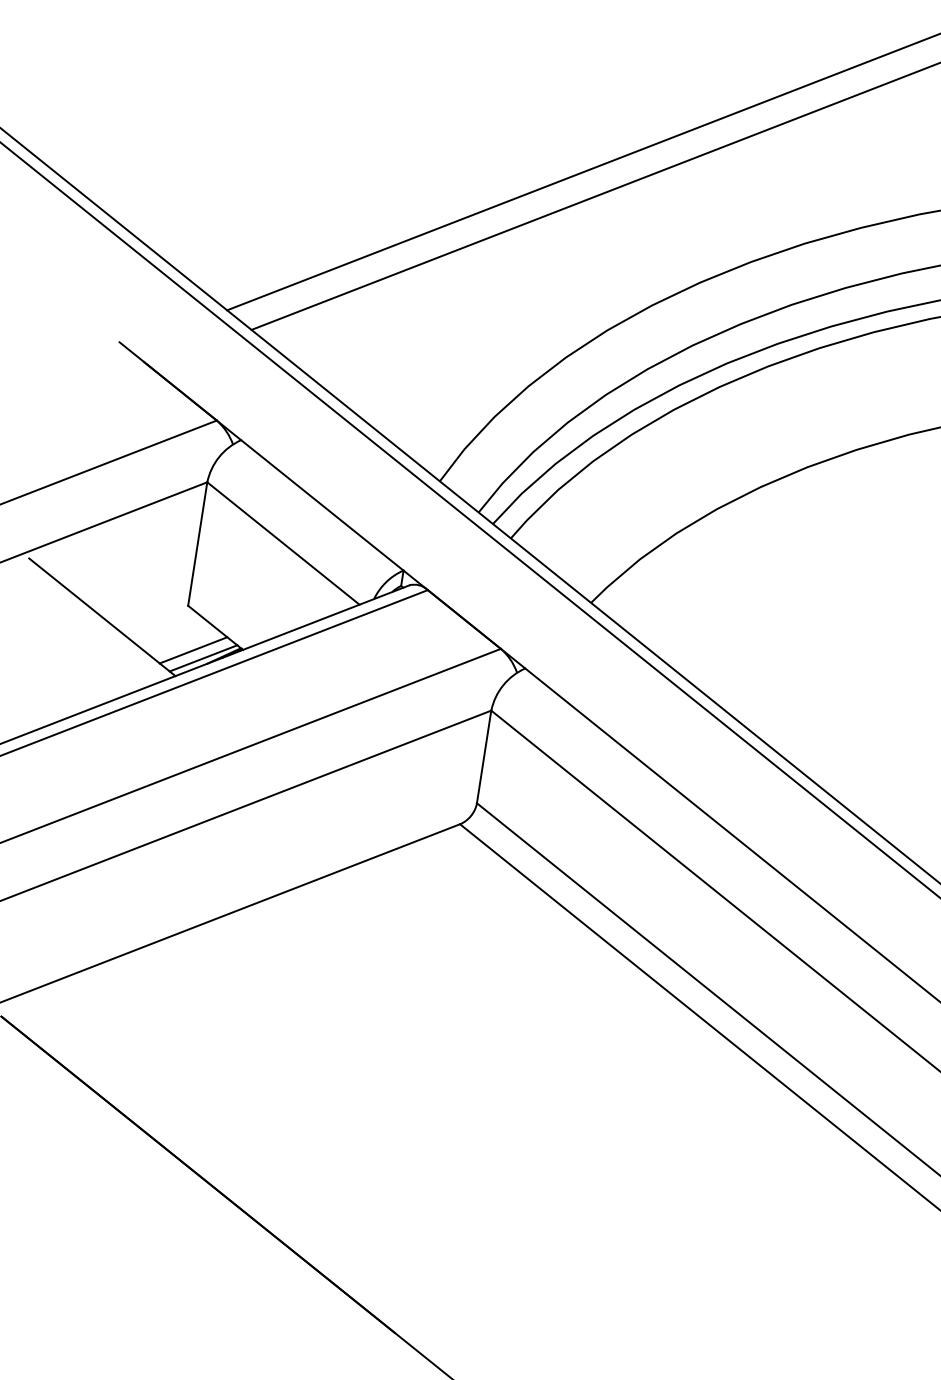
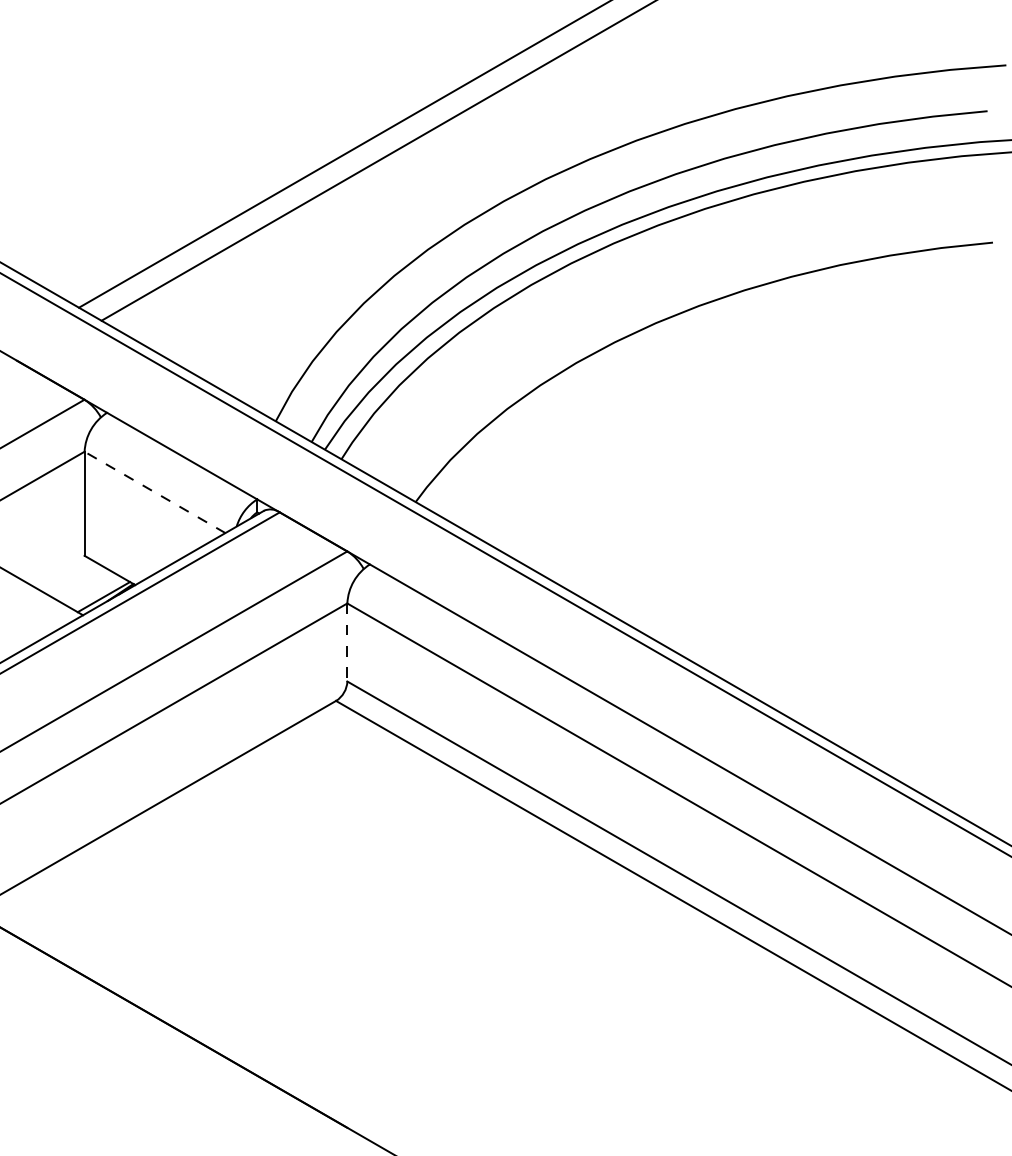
line: (282, 543) -> (154, 492), solid -> dashed
line: (193, 649) -> (94, 591), removed
line: (484, 757) -> (347, 642), solid -> dashed

